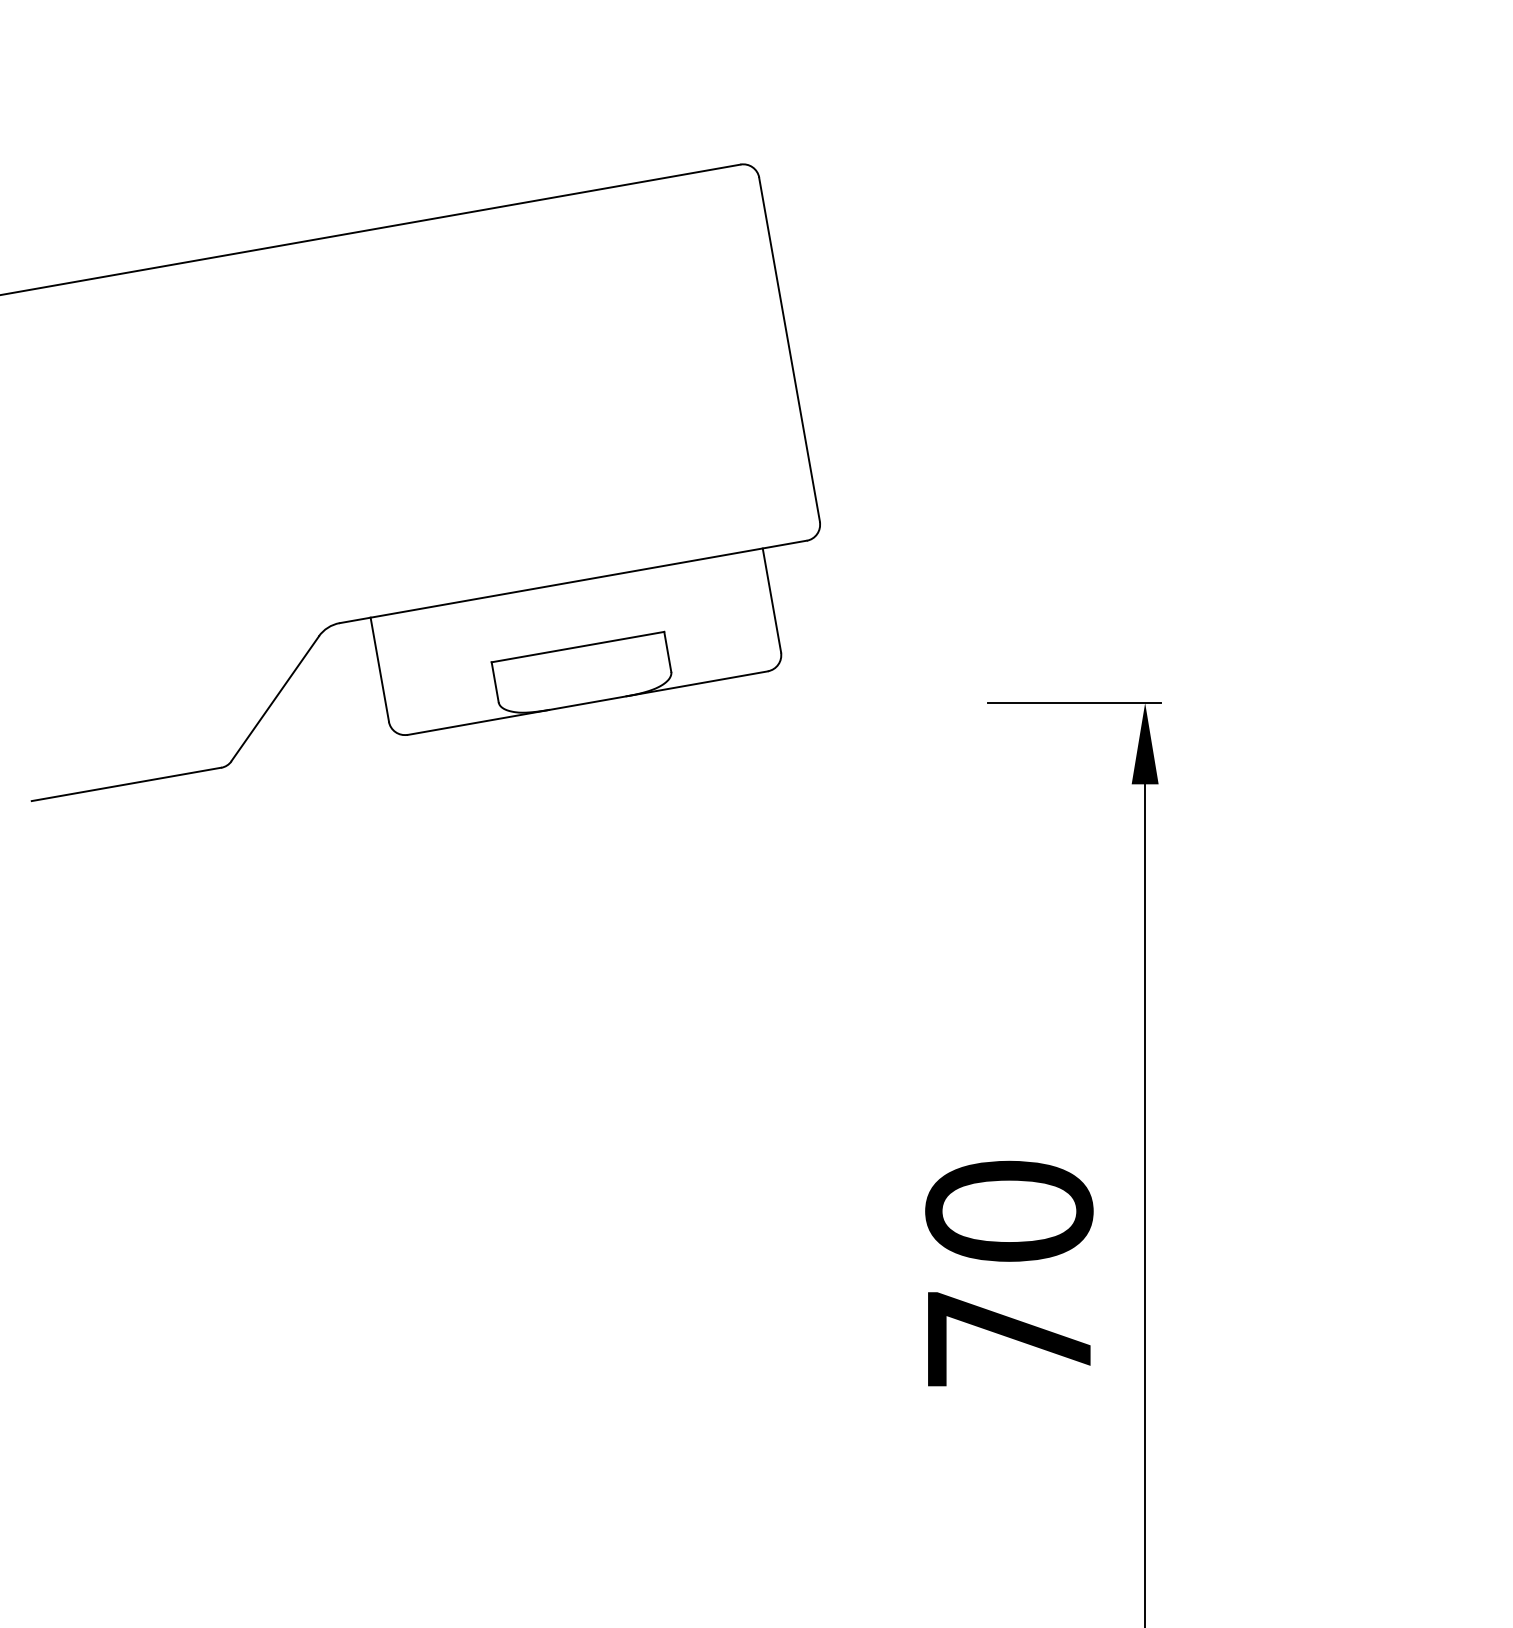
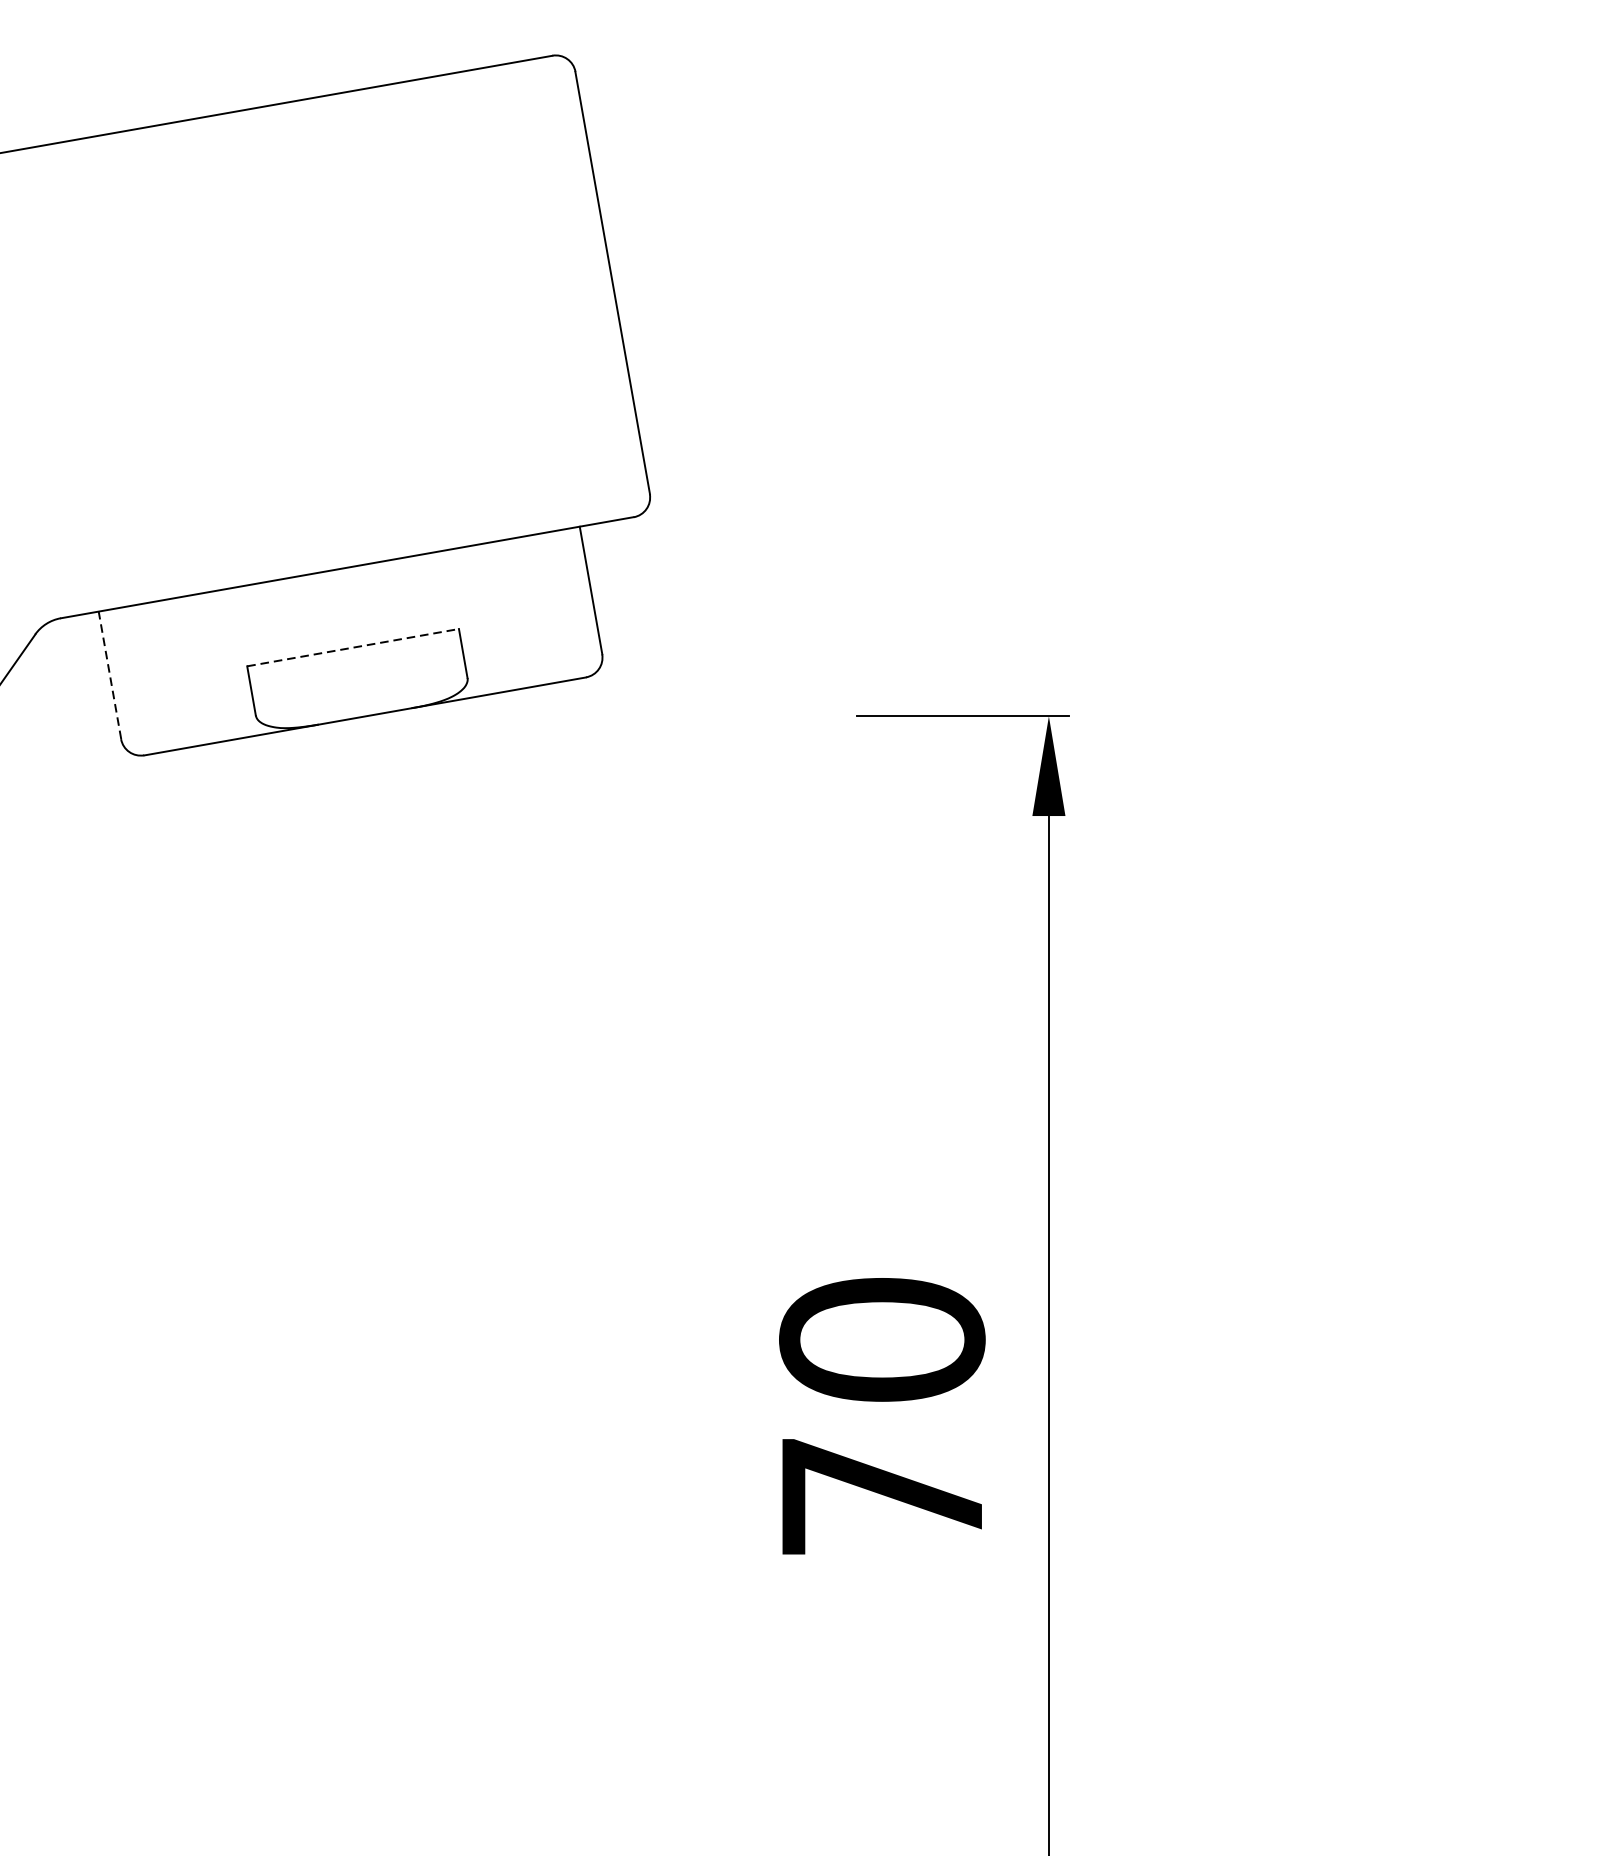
line: (577, 647) -> (352, 648), solid -> dashed
line: (379, 669) -> (109, 675), solid -> dashed

